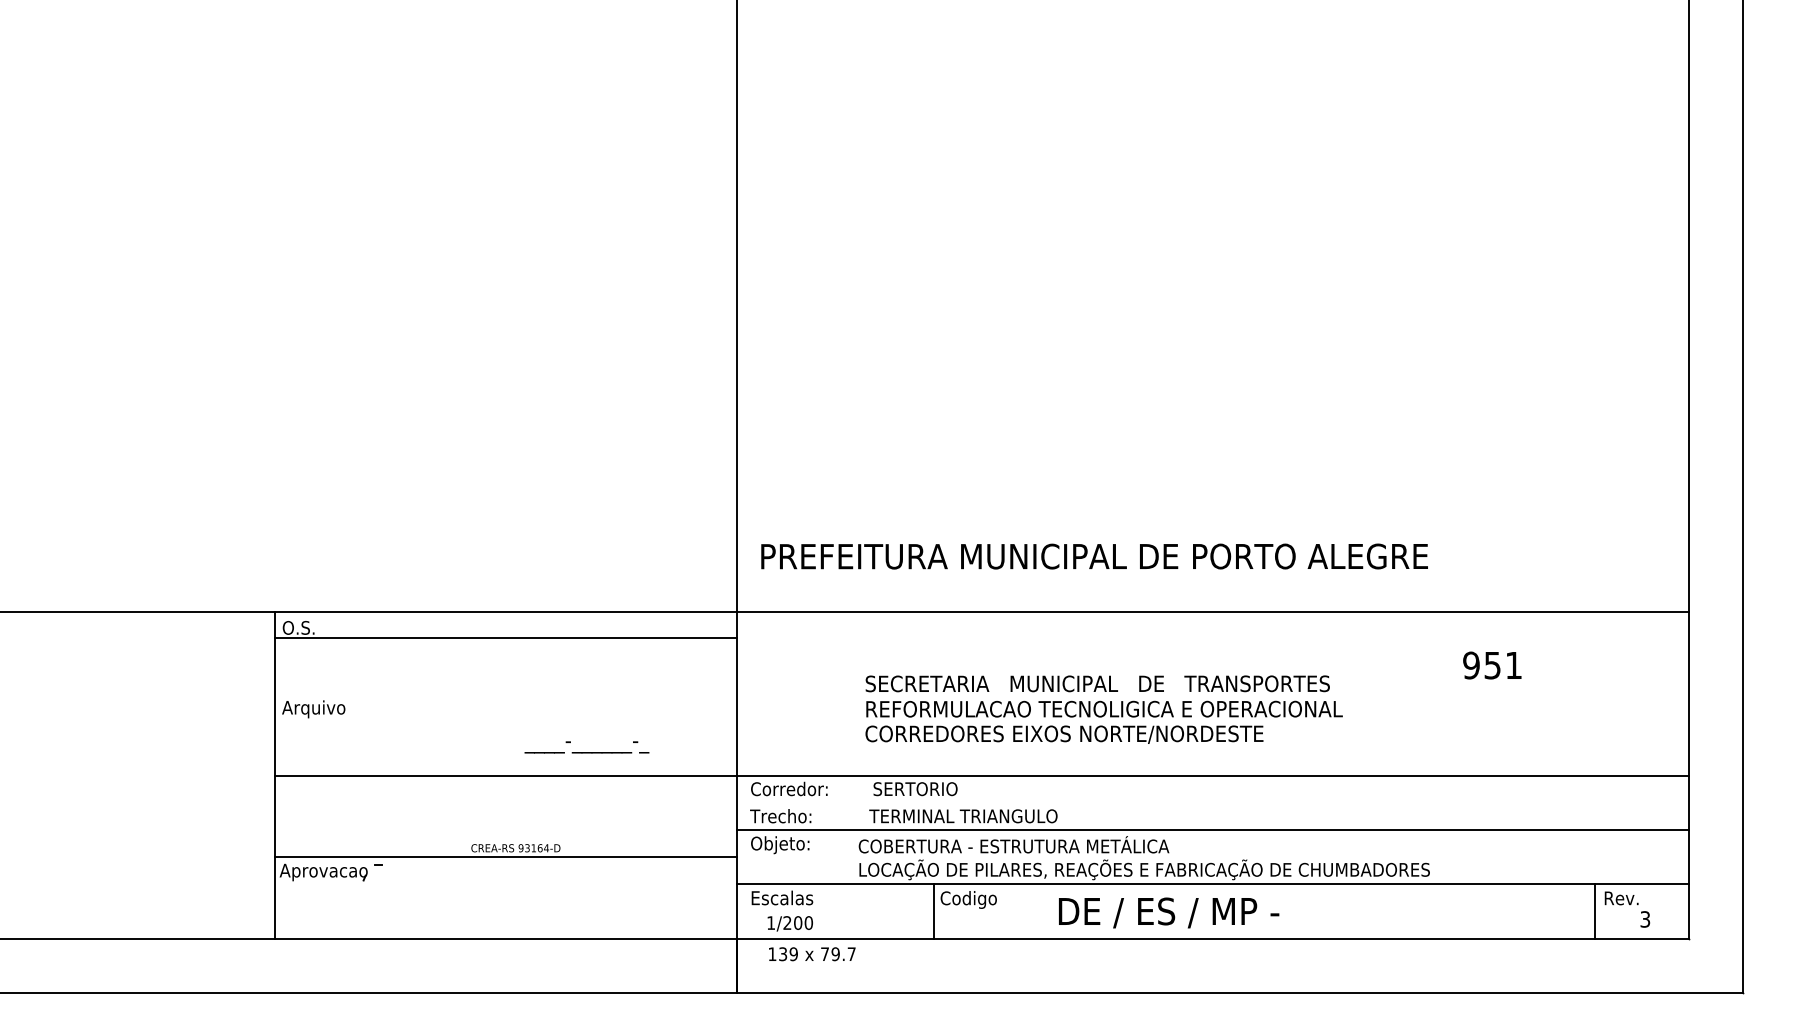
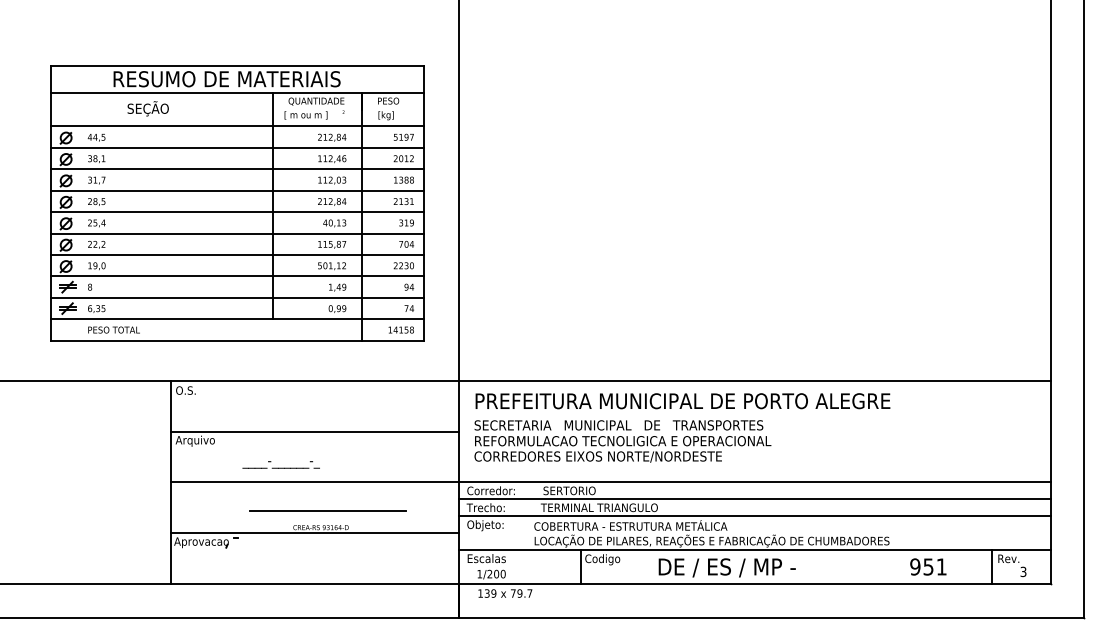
part: (381, 327) -> (237, 203), added
text: (1093, 557) -> (682, 401), moved
line: (505, 637) -> (314, 431), moved
text: (1492, 664) -> (928, 566), moved
text: (1103, 709) -> (622, 441), moved
text: (585, 746) -> (280, 464), moved
line: (1212, 803) -> (754, 499), added
line: (526, 820) -> (327, 510), added

